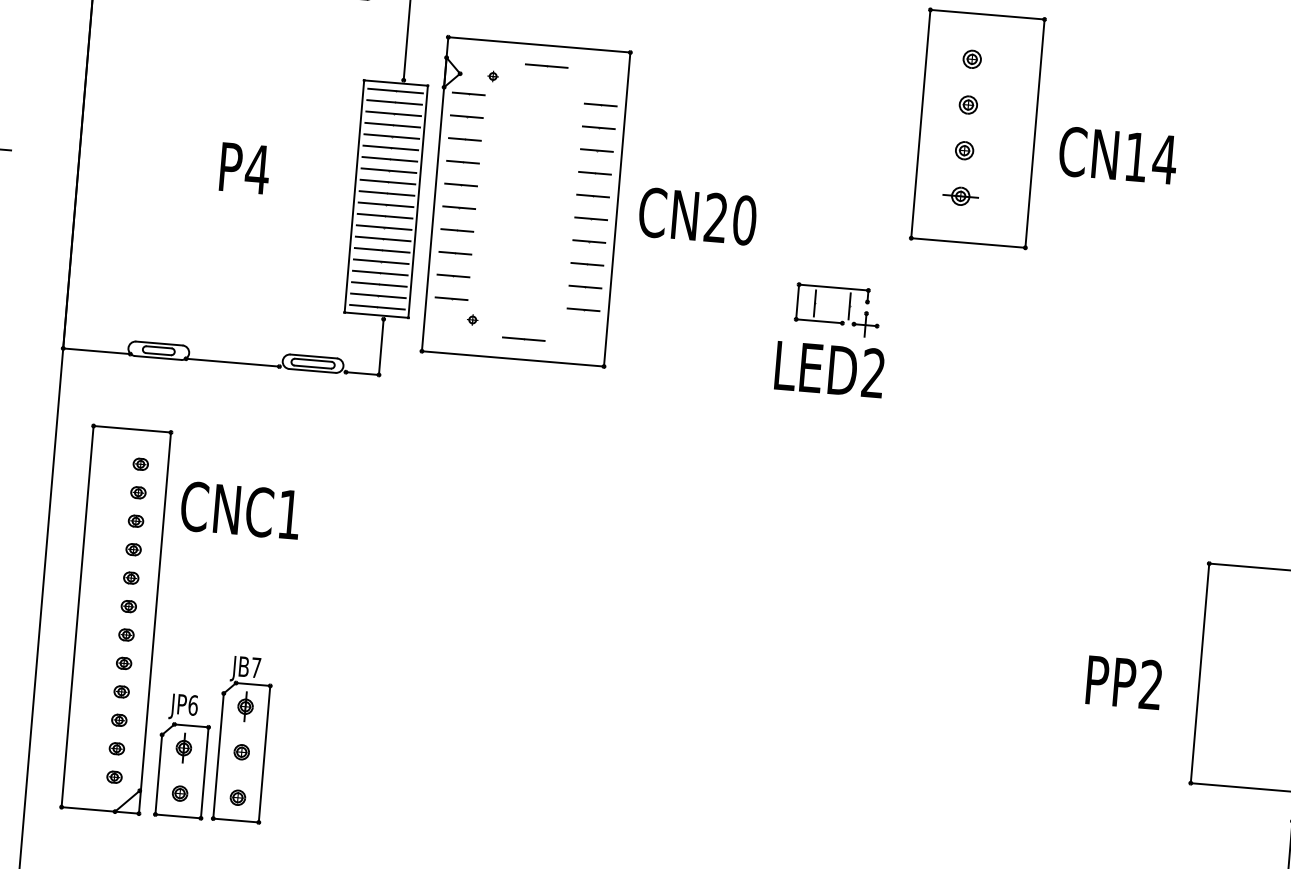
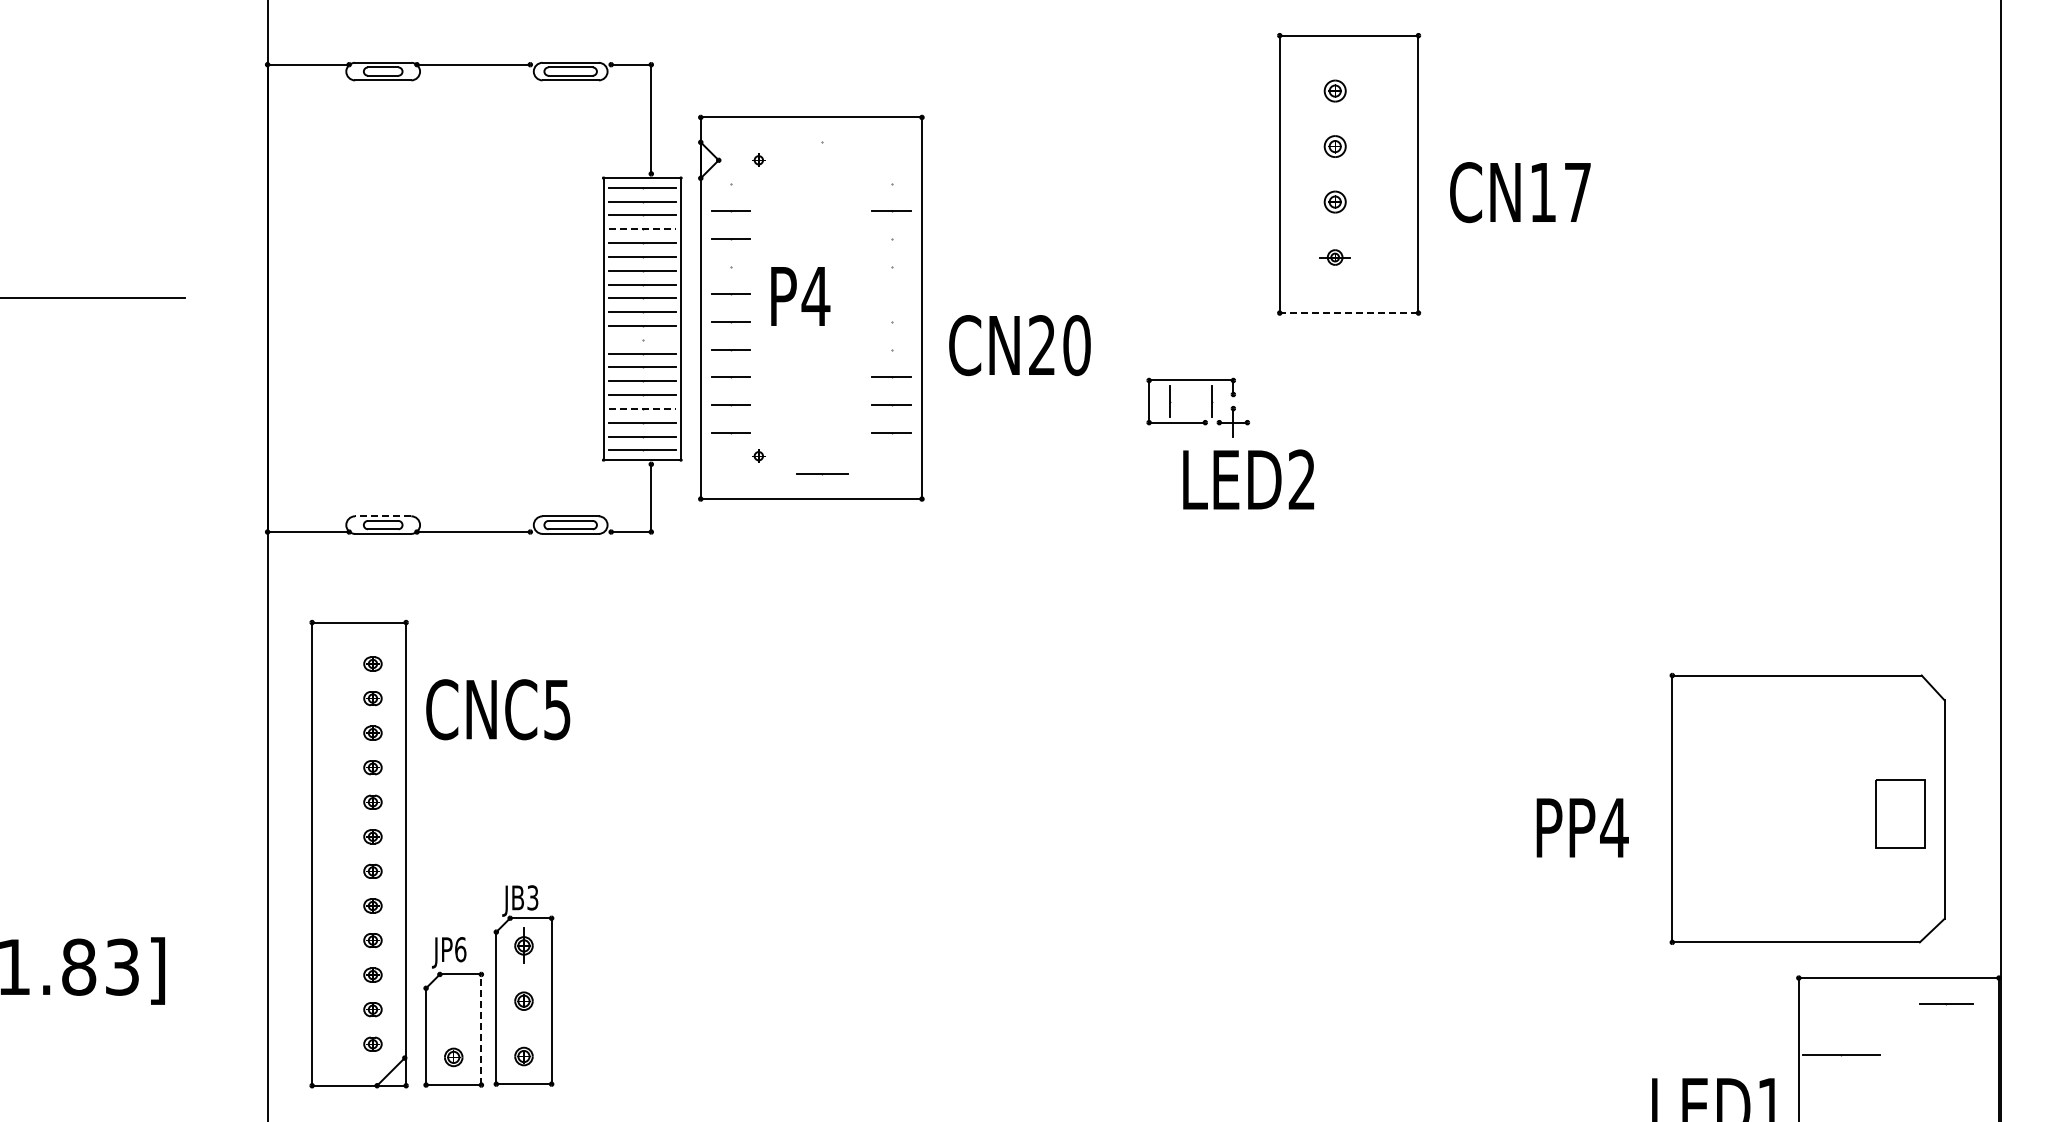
line: (546, 66) -> (822, 142), removed
line: (468, 93) -> (730, 183), removed
line: (600, 104) -> (891, 183), removed
line: (393, 125) -> (643, 229), solid -> dashed
line: (596, 150) -> (891, 239), removed
text: (1164, 159) -> (1577, 192), CN14 -> CN17
line: (462, 161) -> (730, 266), removed
text: (244, 168) -> (800, 296), moved
line: (594, 173) -> (891, 266), removed
line: (593, 196) -> (891, 294), removed
part: (960, 196) -> (1334, 257), size x0.7
line: (385, 215) -> (642, 339), removed
text: (697, 216) -> (1019, 345), moved
line: (591, 219) -> (891, 322), removed
line: (589, 241) -> (891, 349), removed
line: (967, 243) -> (1348, 313), solid -> dashed
line: (381, 272) -> (643, 408), solid -> dashed
line: (158, 343) -> (382, 516), solid -> dashed
text: (829, 369) -> (1248, 479), moved
text: (289, 515) -> (557, 710), CNC1 -> CNC5
text: (255, 667) -> (532, 897), JB7 -> JB3
text: (1151, 684) -> (1614, 827), PP2 -> PP4
part: (183, 748) -> (453, 1002), removed
line: (204, 772) -> (481, 1029), solid -> dashed

